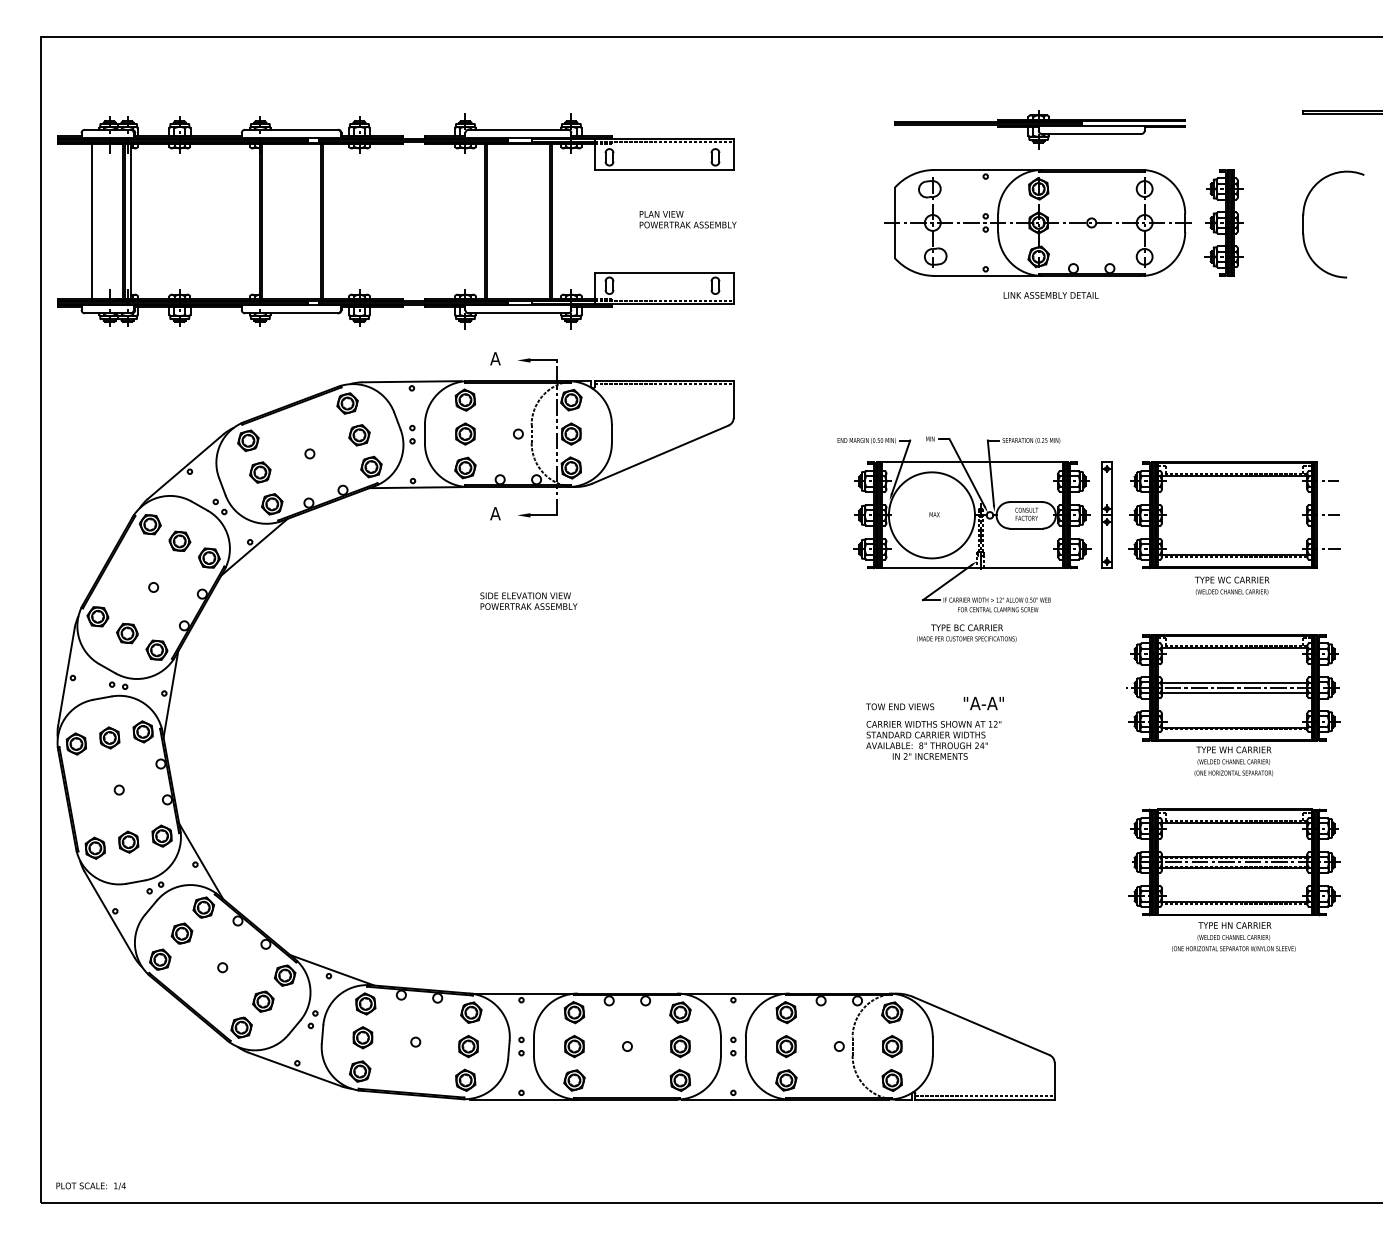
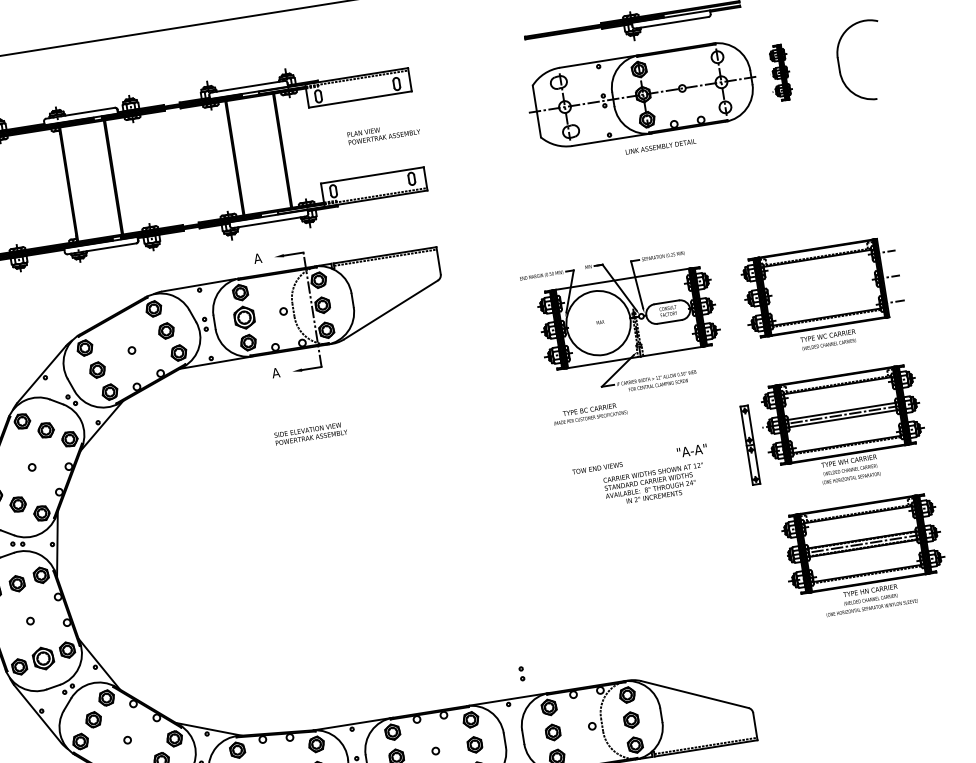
part: (1223, 222) -> (779, 72), size x0.7
part: (465, 433) -> (244, 317), size x1.4
part: (1106, 514) -> (749, 444), moved
text: (966, 632) -> (589, 413), moved
text: (983, 703) -> (691, 450), moved
text: (933, 740) -> (654, 484), moved
part: (128, 841) -> (43, 658), size x1.4
part: (733, 1046) -> (522, 673), moved

